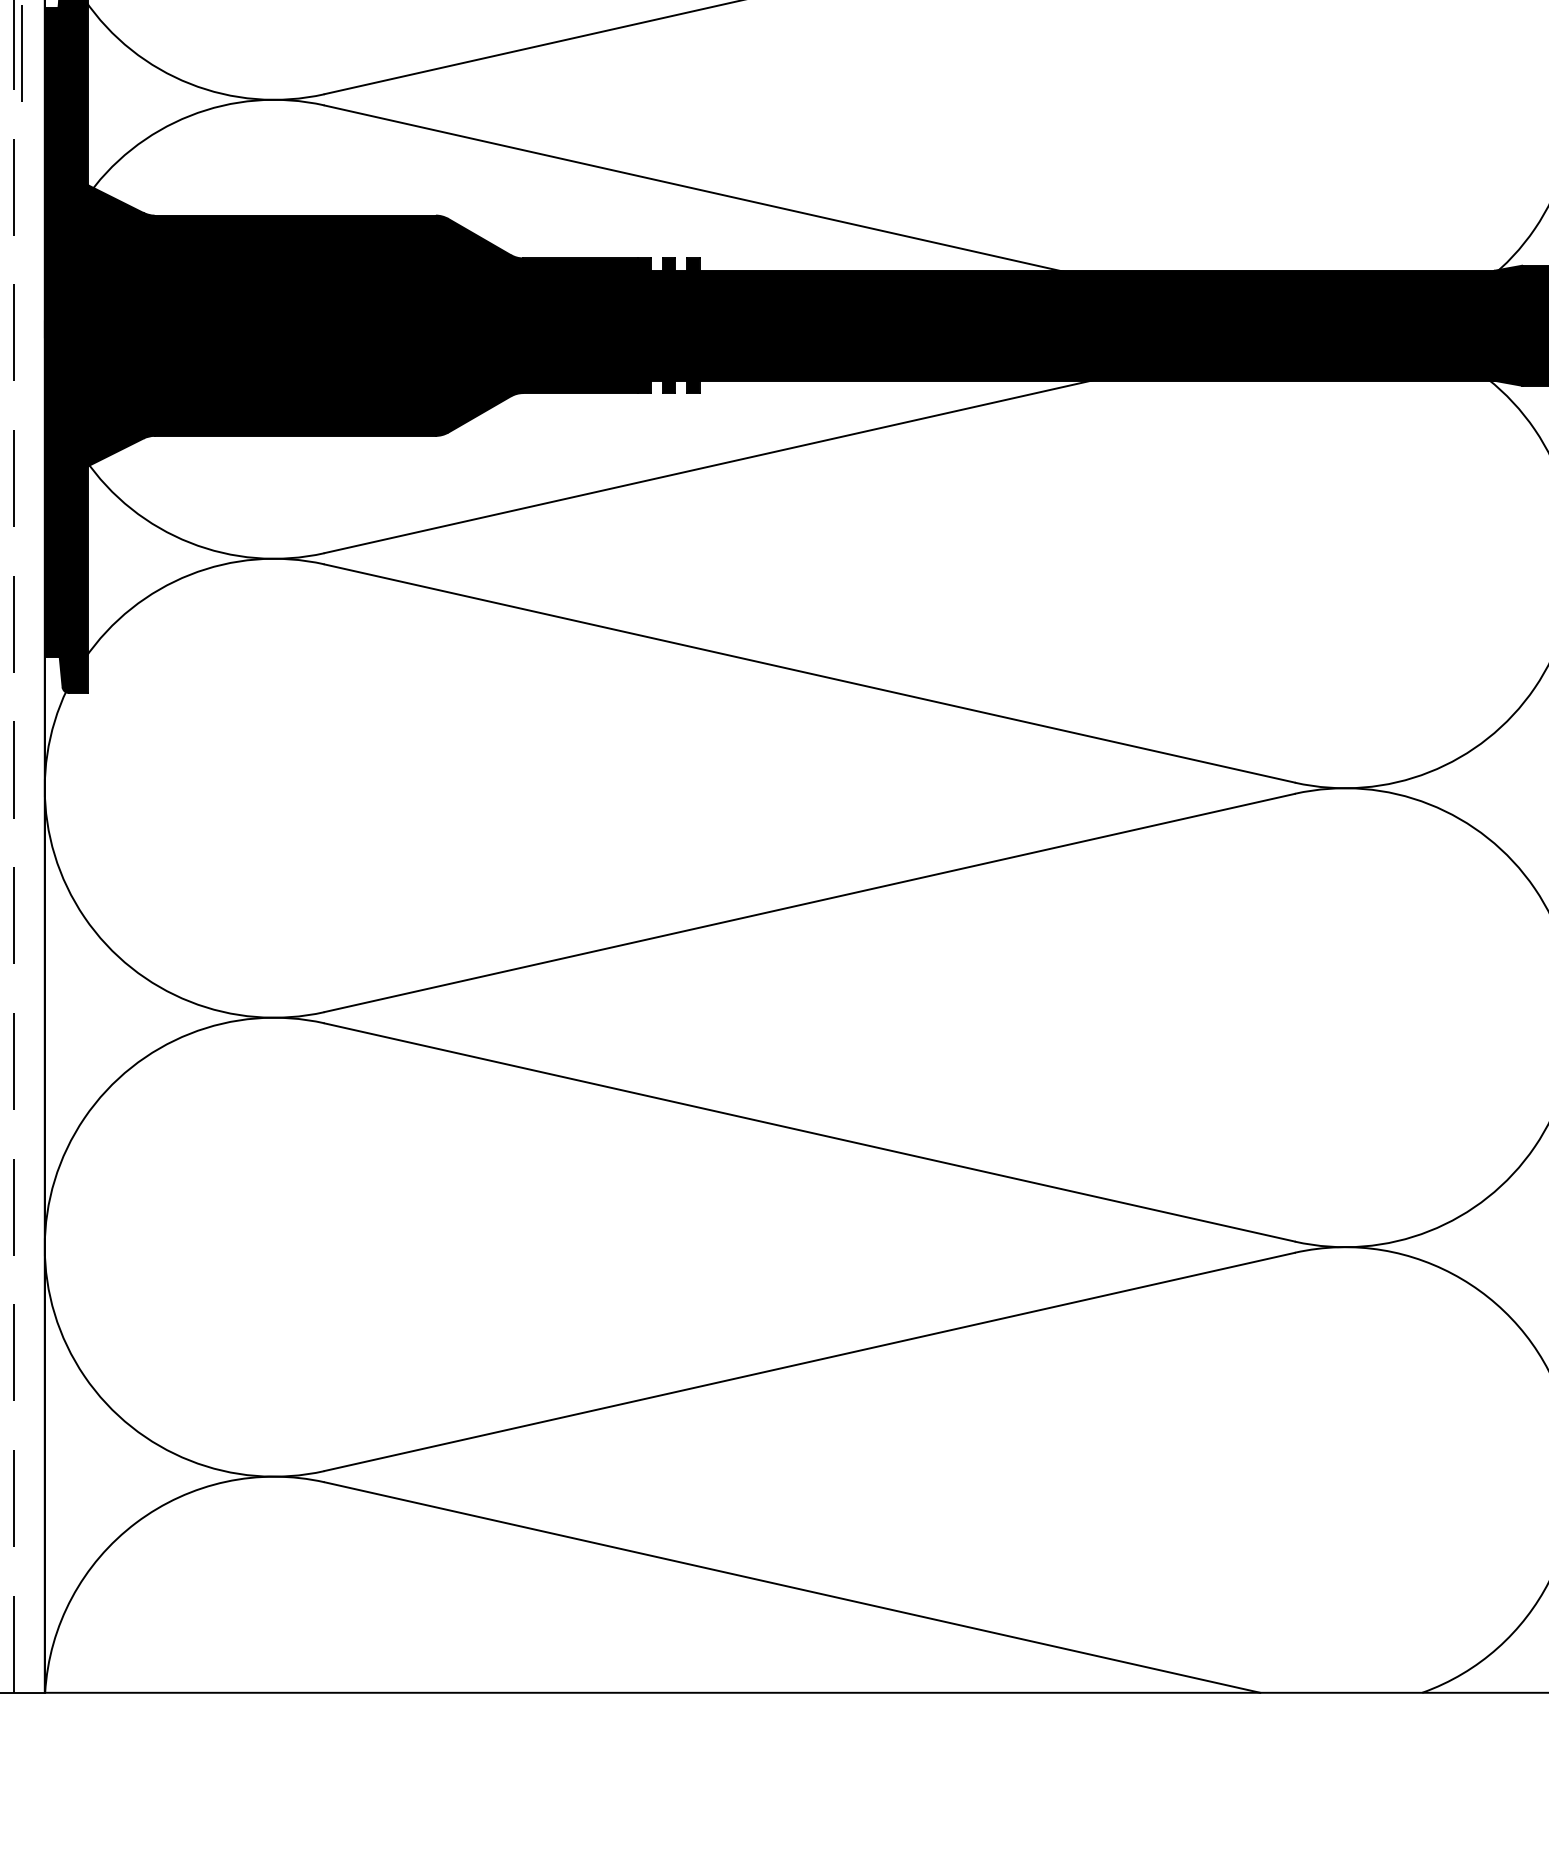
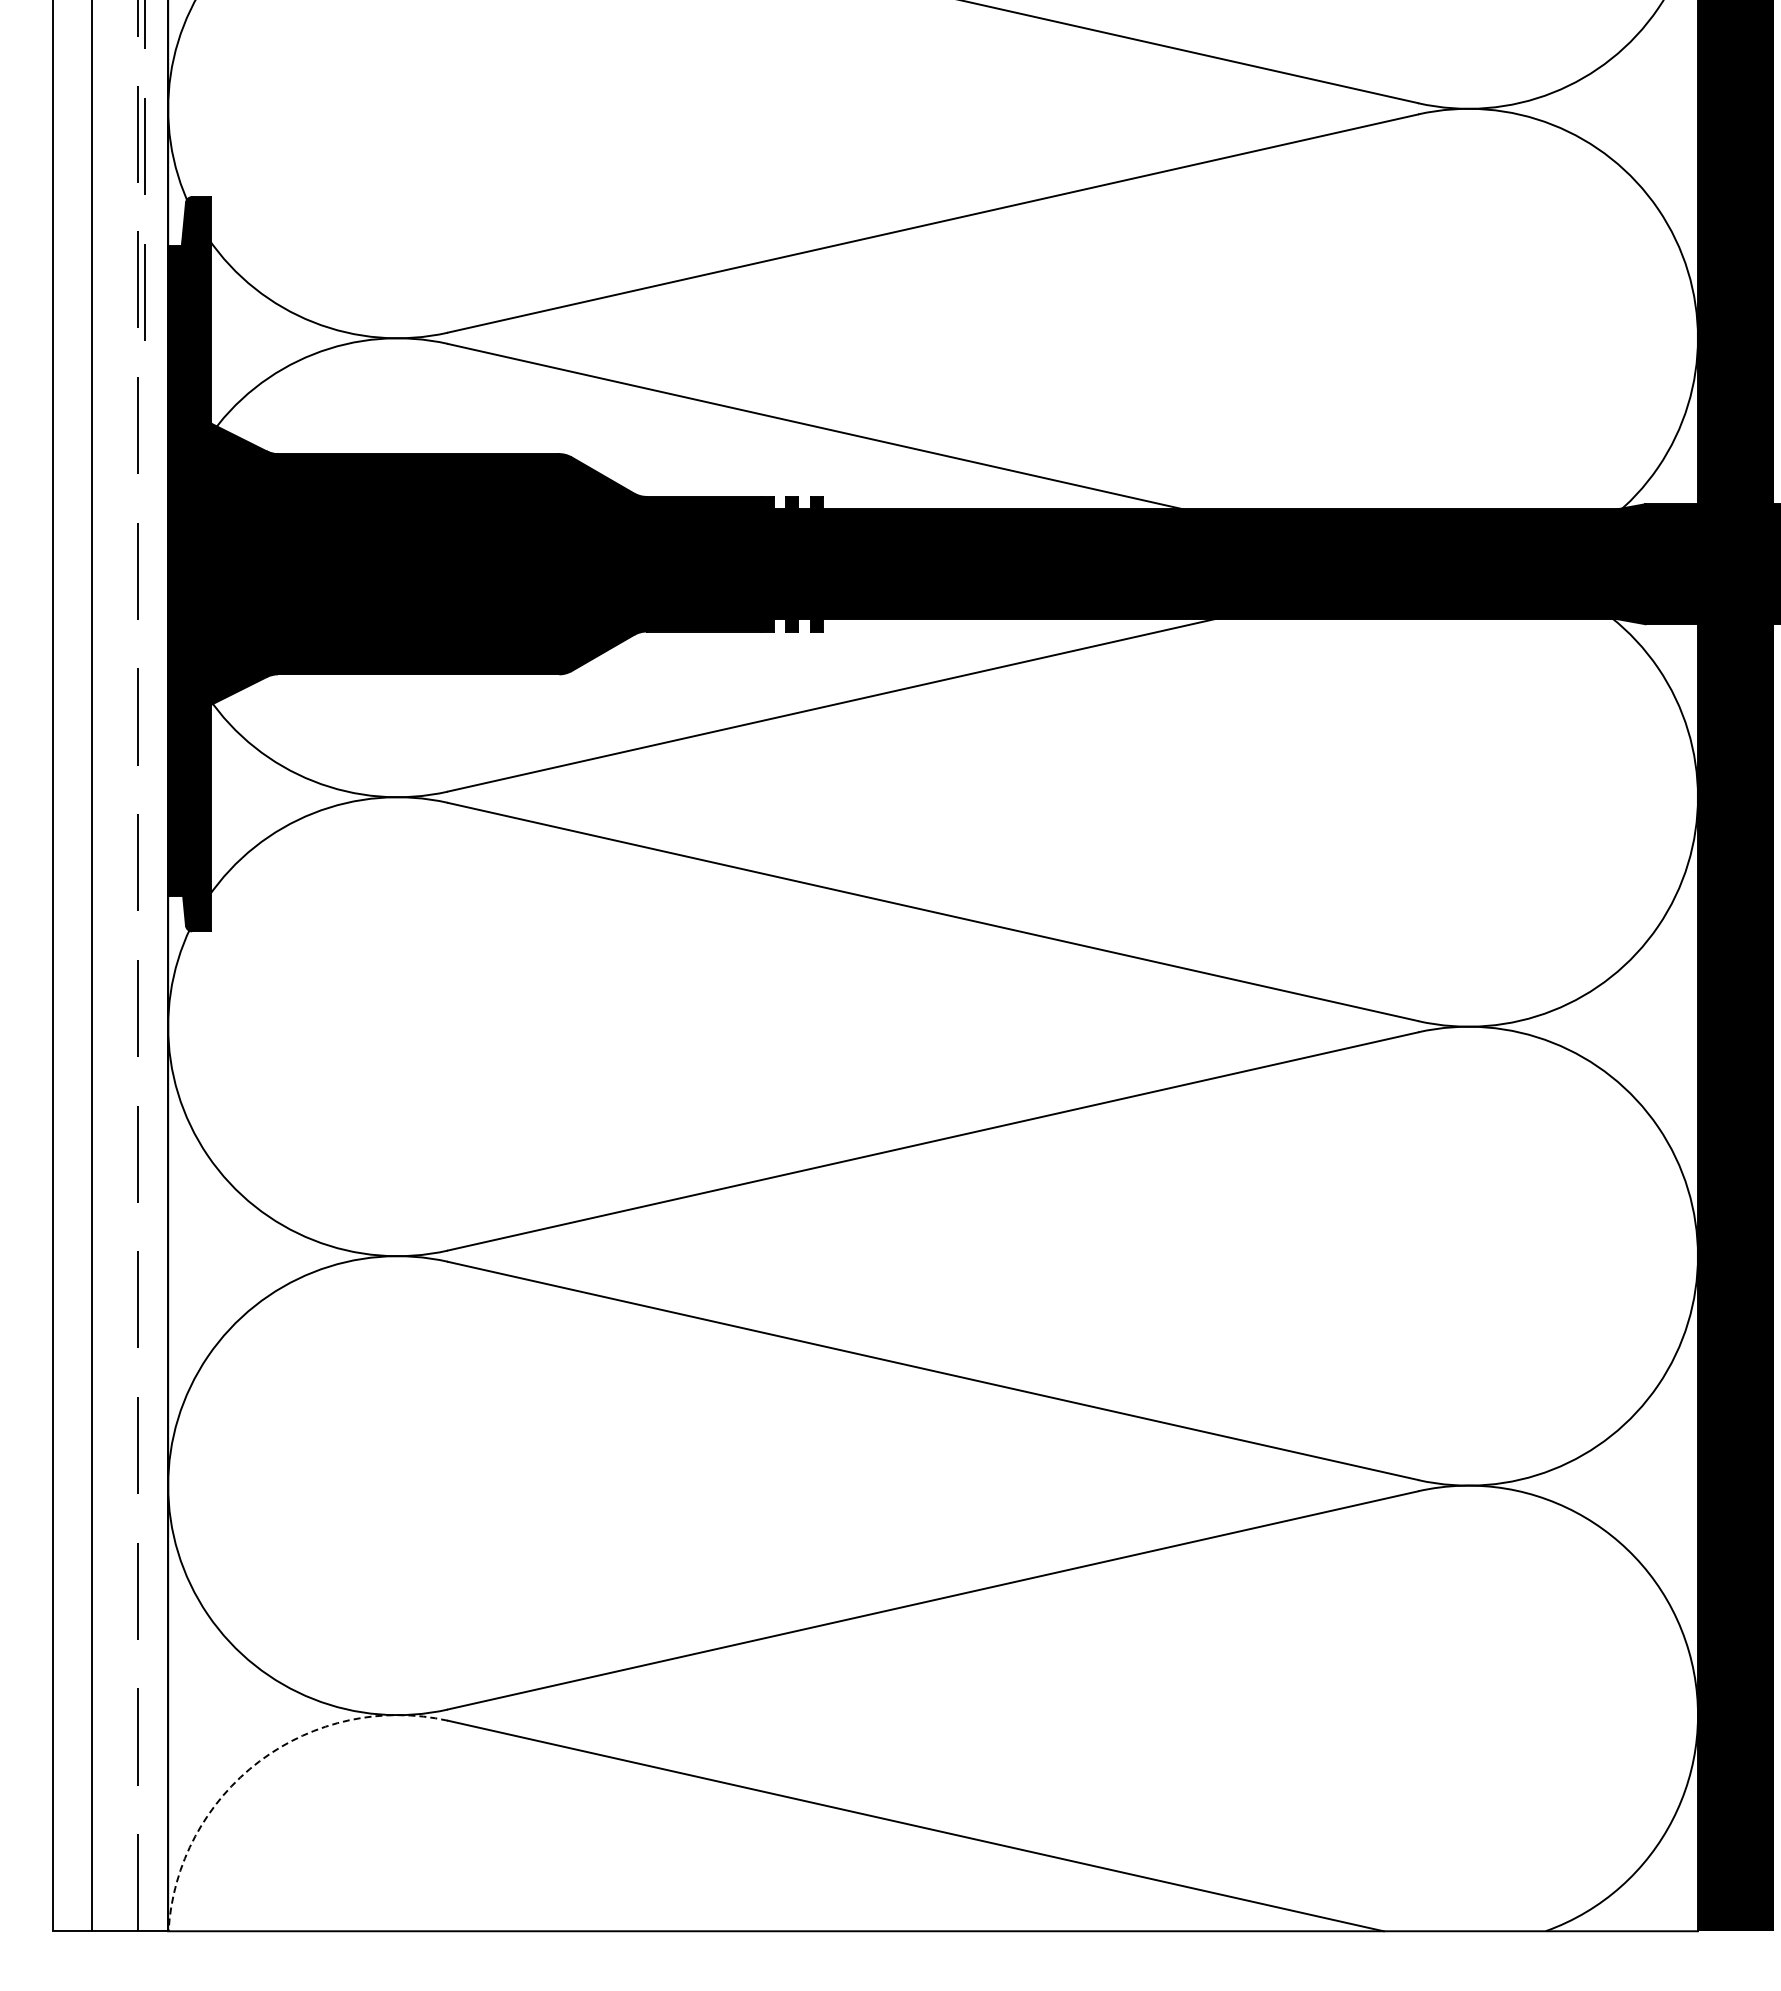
arc: (136, 1523) -> (259, 1761), solid -> dashed

